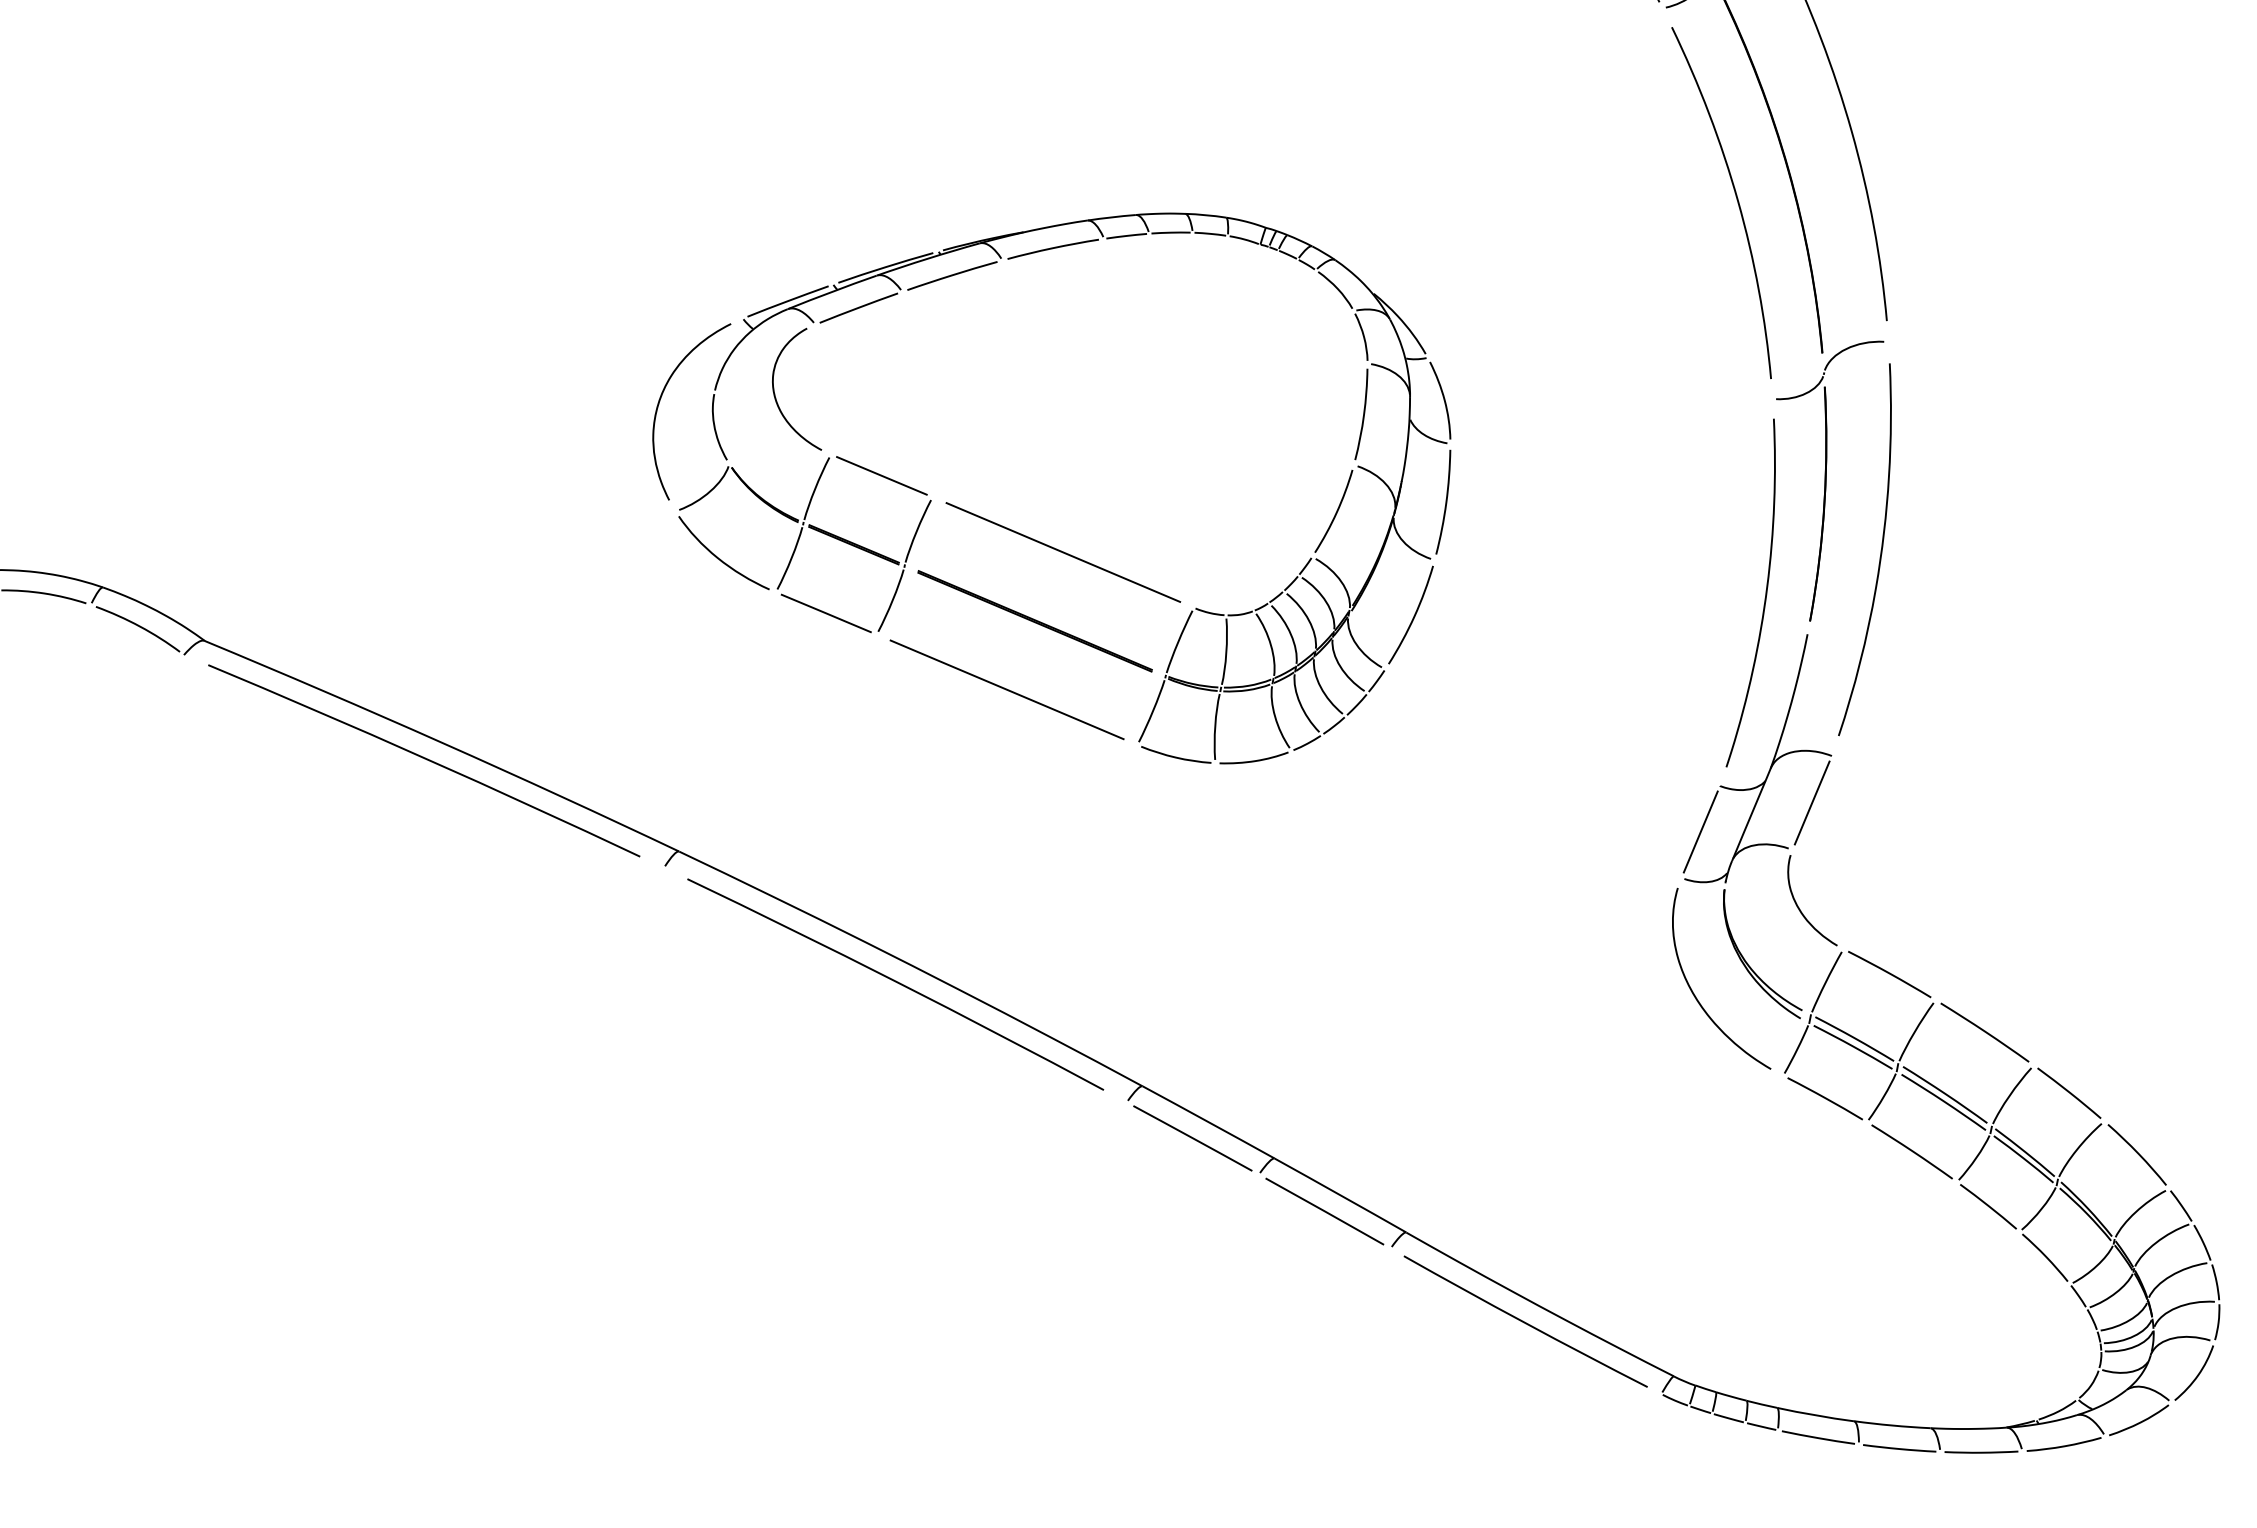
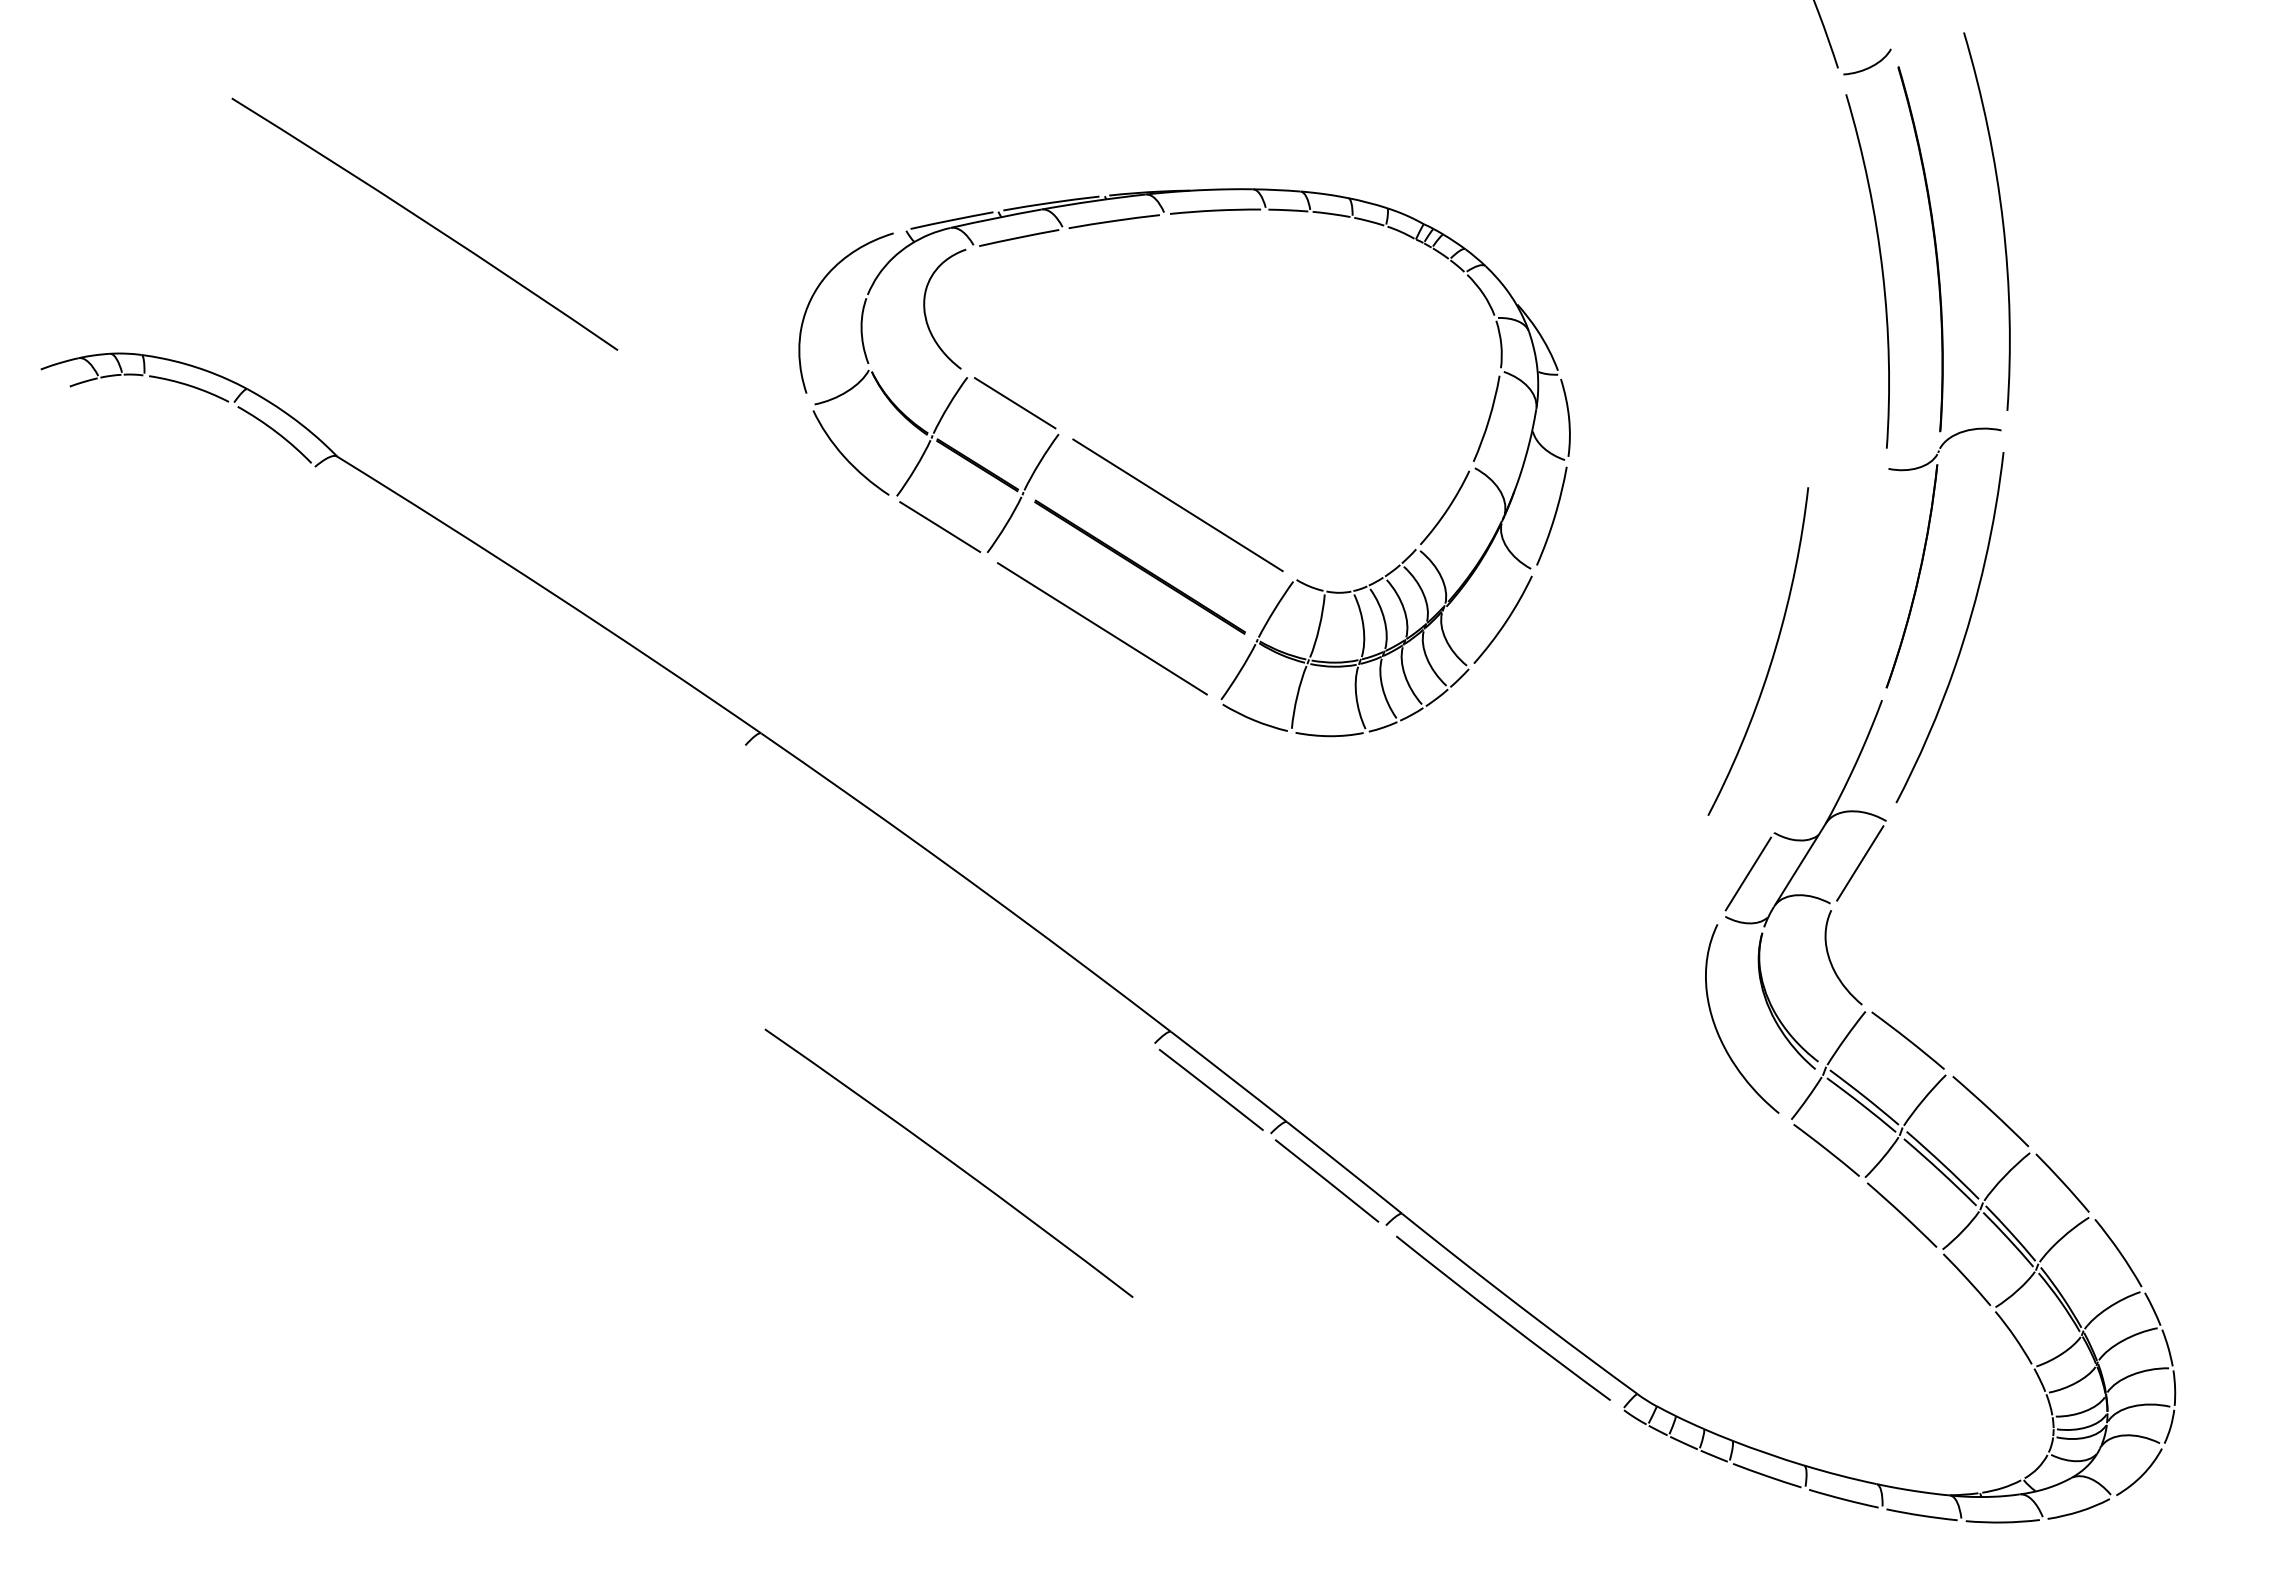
curve: (1765, 593) -> (1772, 654), moved
curve: (423, 759) -> (424, 222), moved
curve: (895, 982) -> (949, 1161), moved

